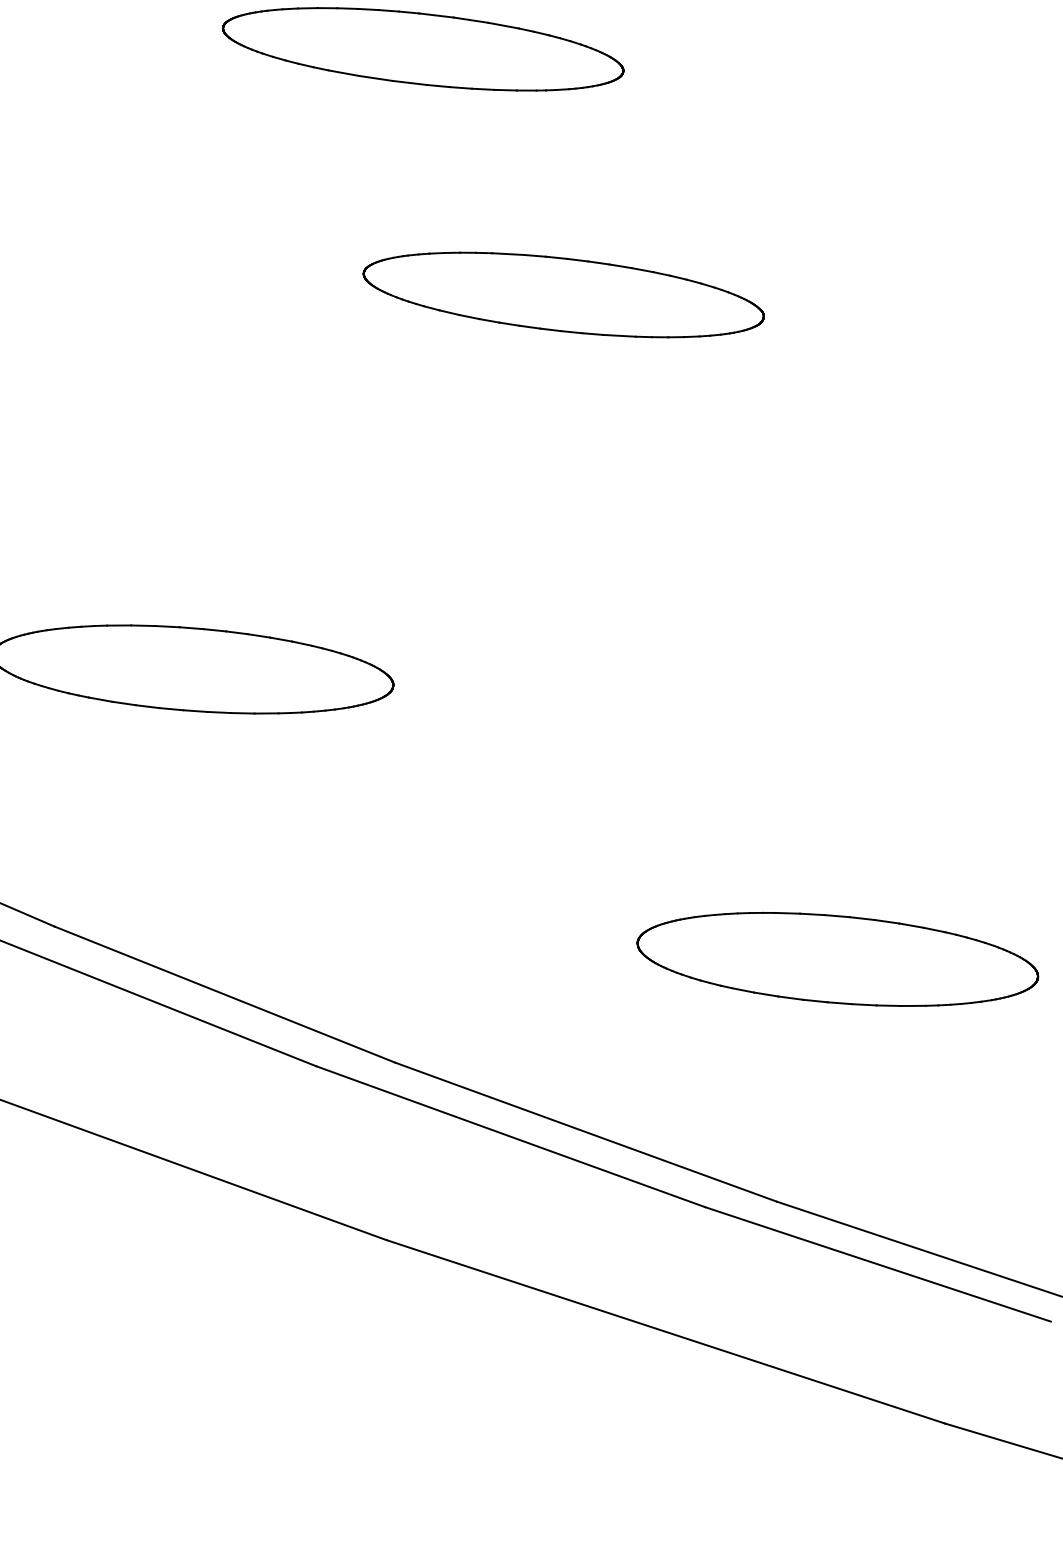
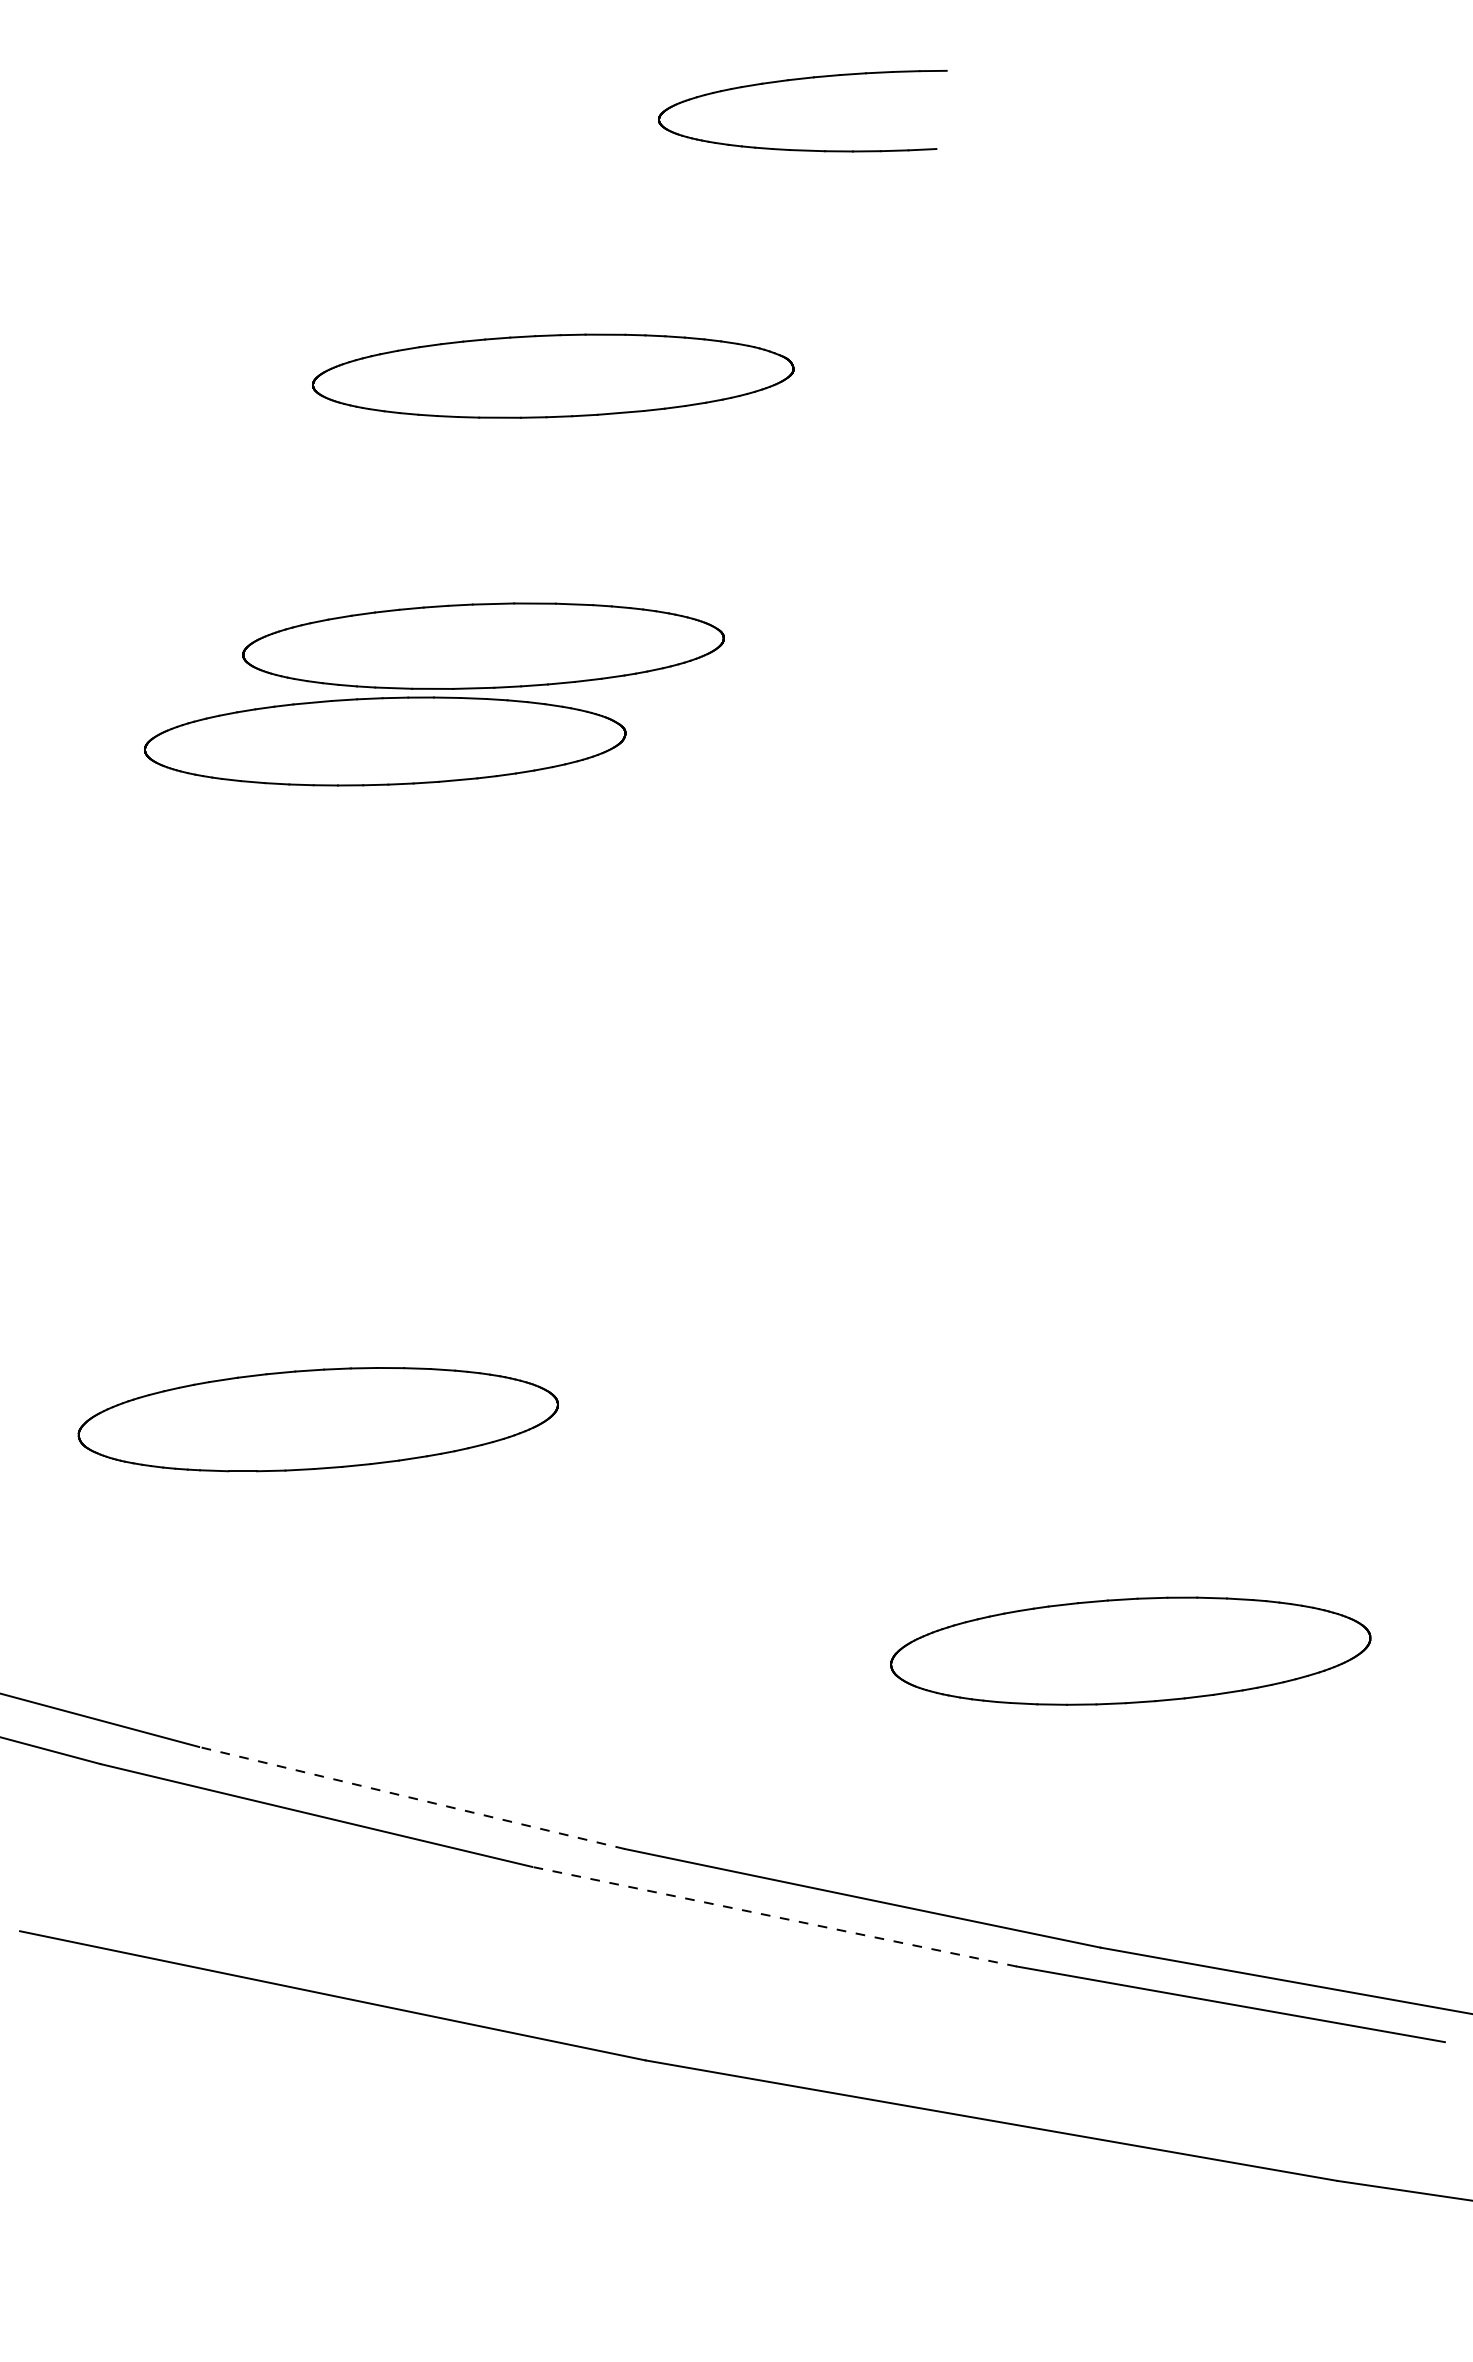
part: (564, 295) -> (385, 741), moved
line: (224, 994) -> (411, 1798), solid -> dashed
line: (509, 1136) -> (773, 1916), solid -> dashed

